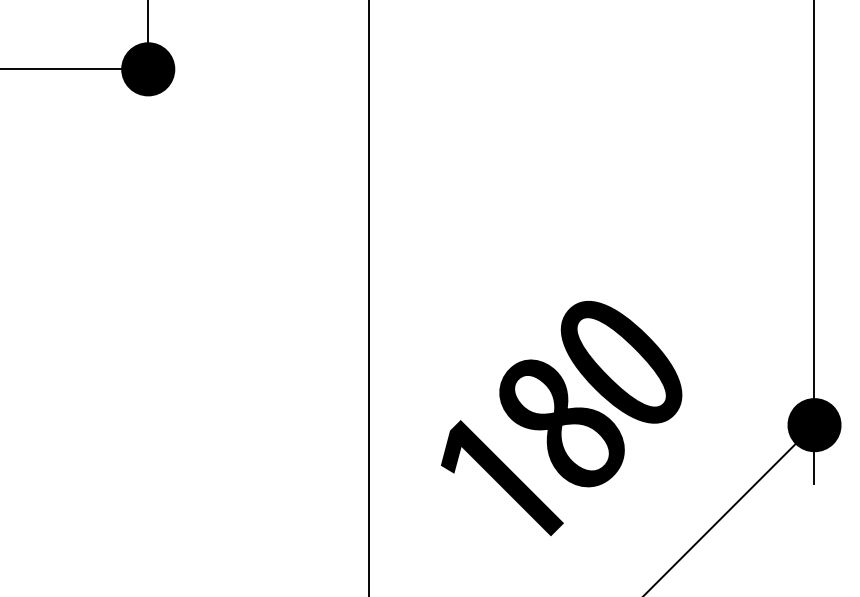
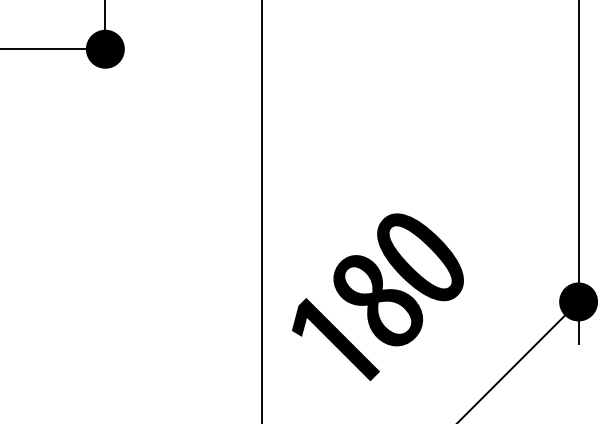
part: (560, 418) -> (377, 297), moved

